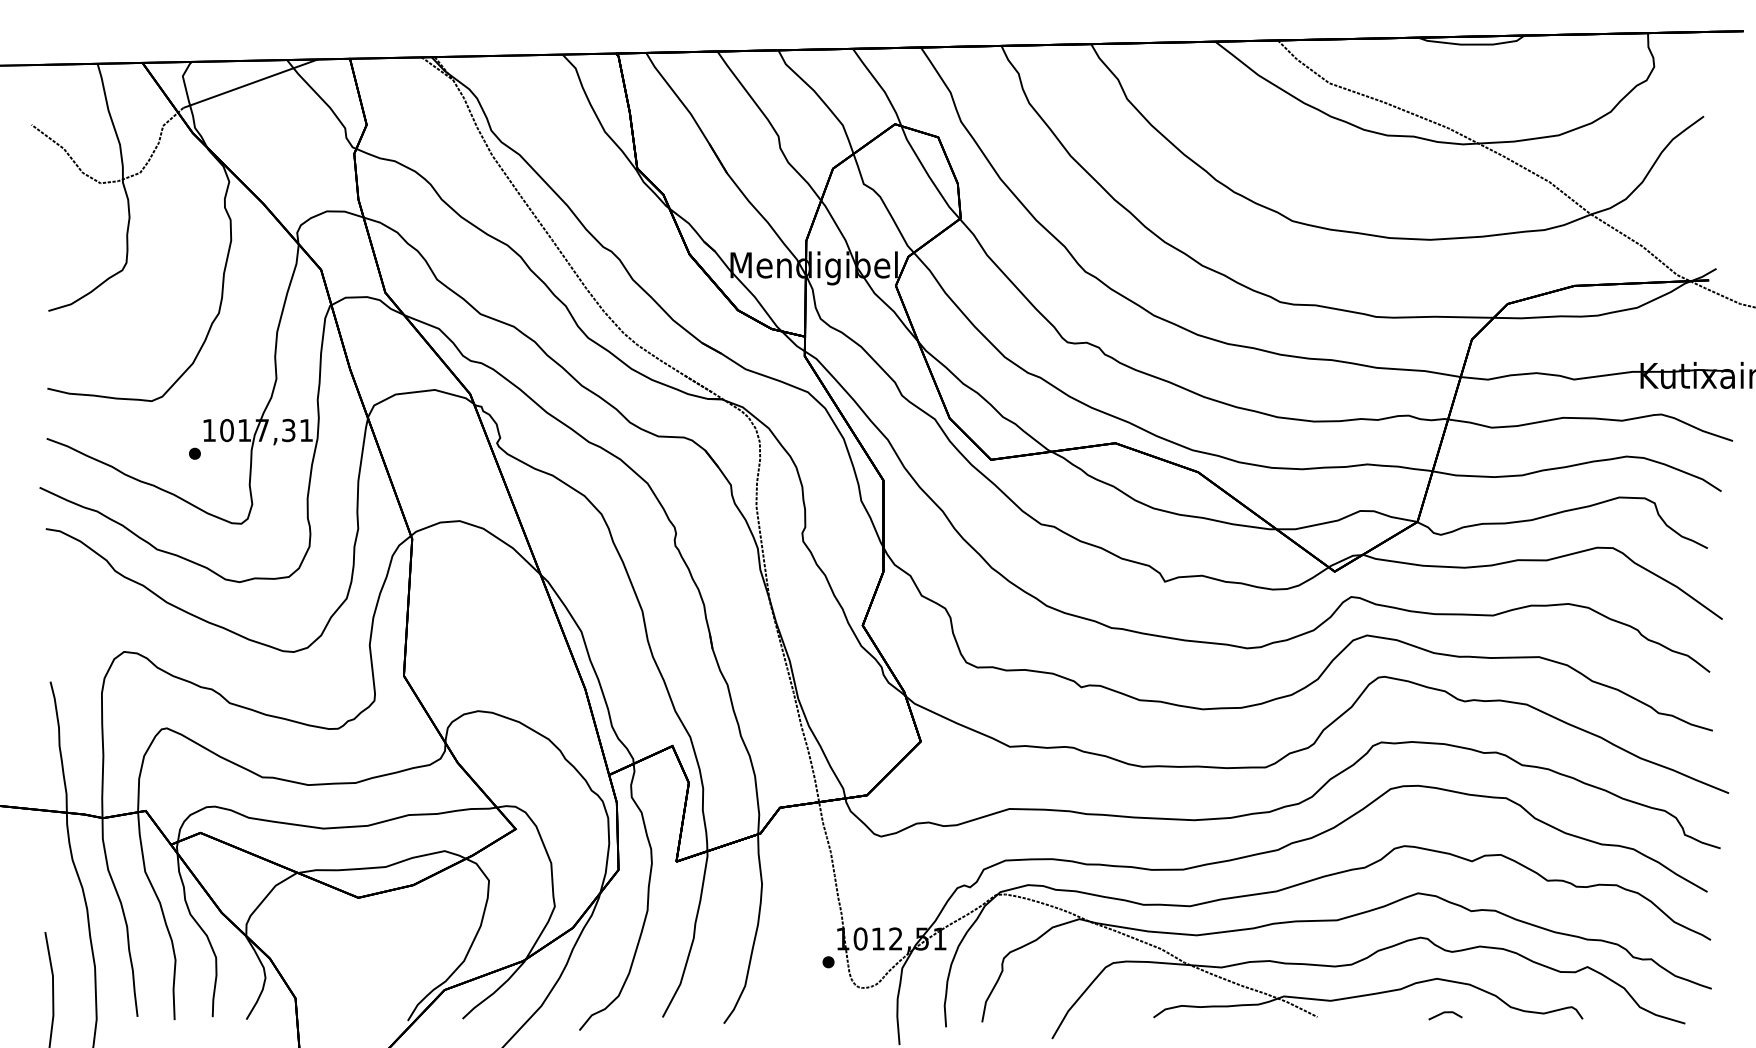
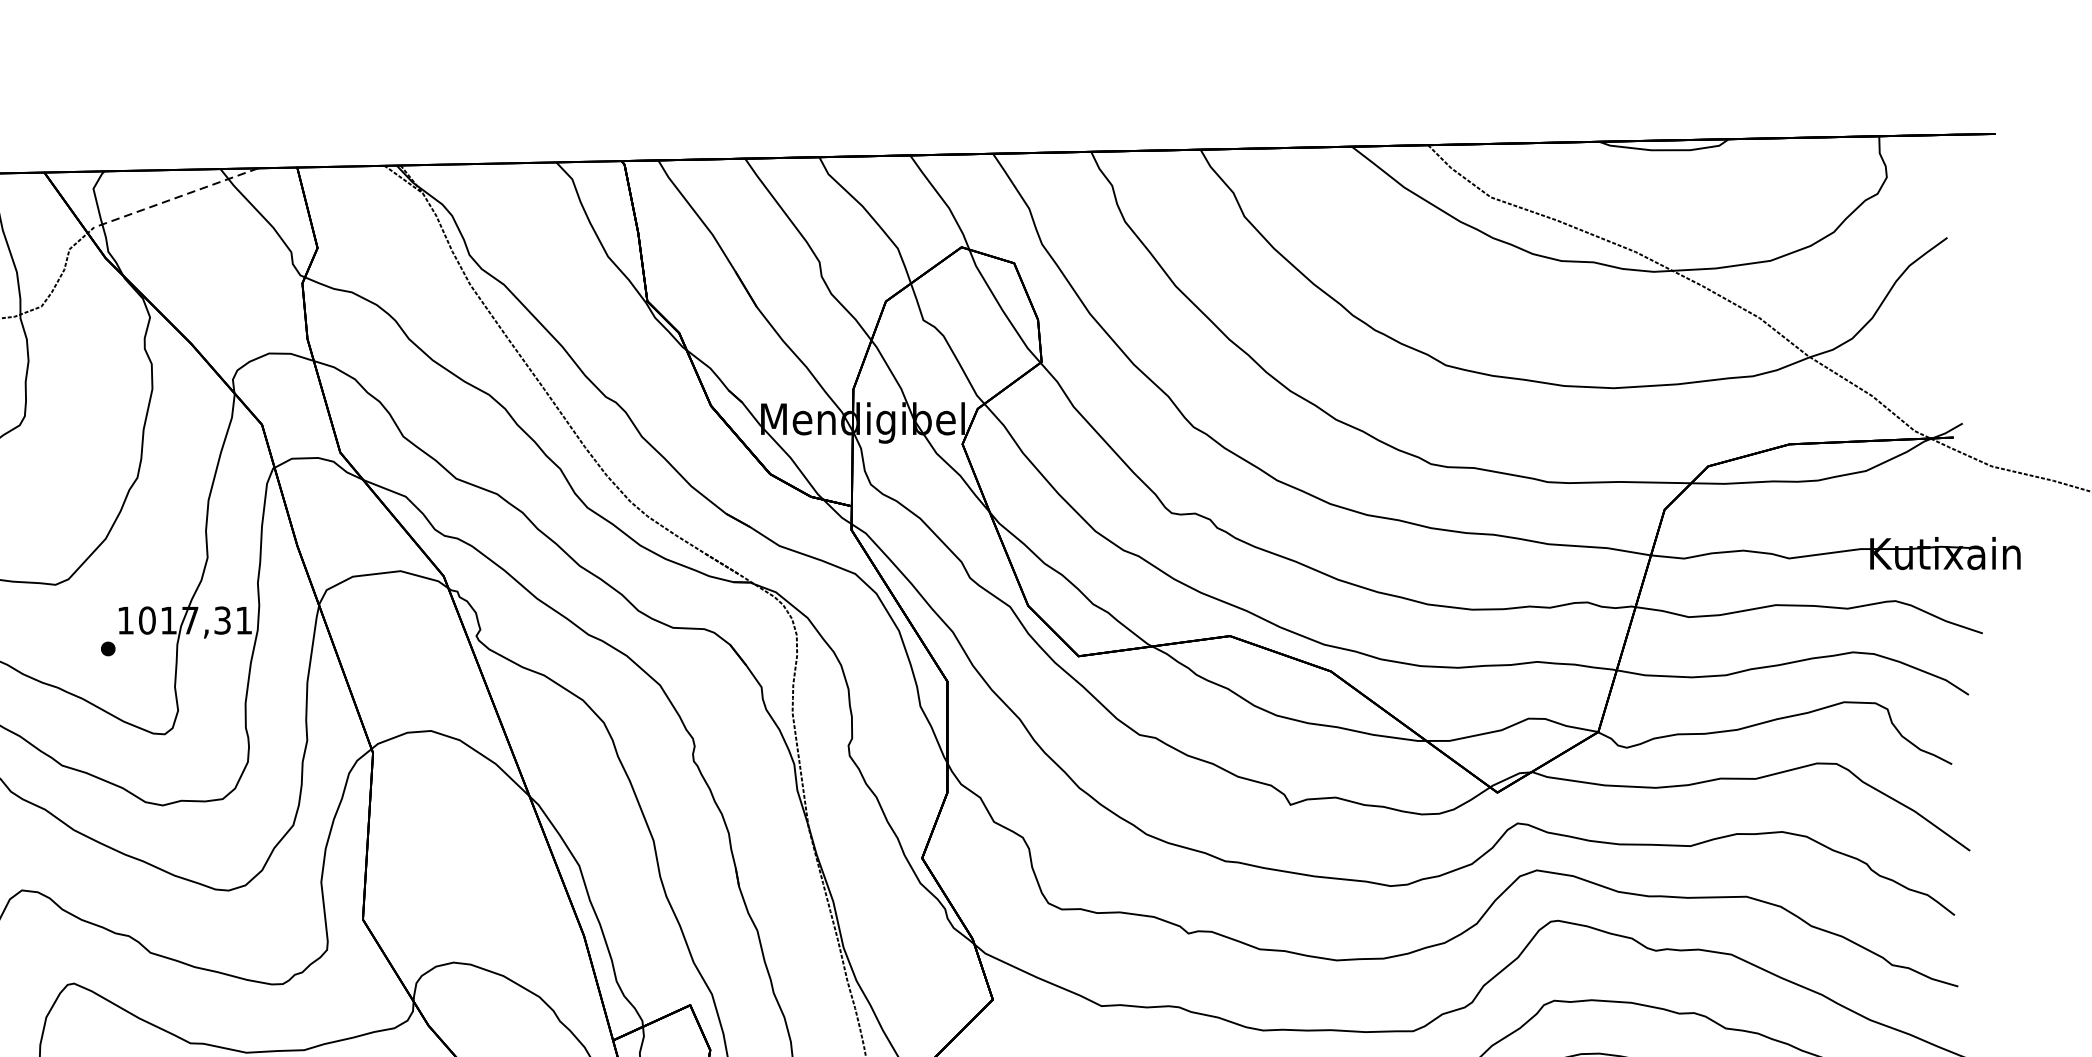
line: (250, 83) -> (175, 197), solid -> dashed

